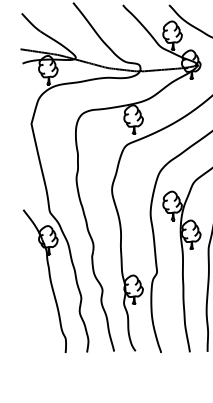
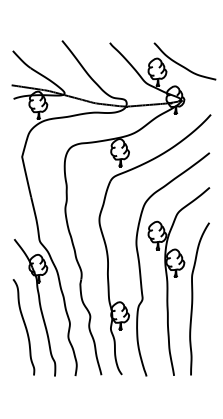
curve: (33, 300) -> (24, 326), added

